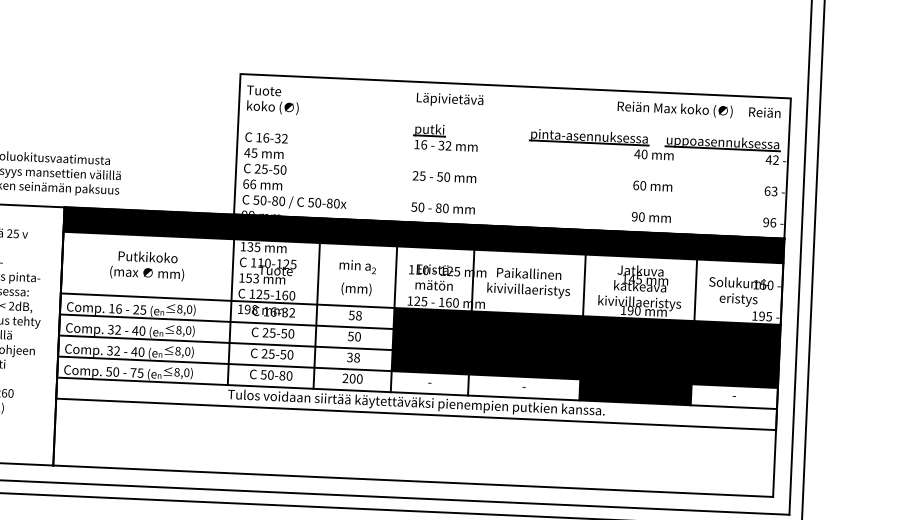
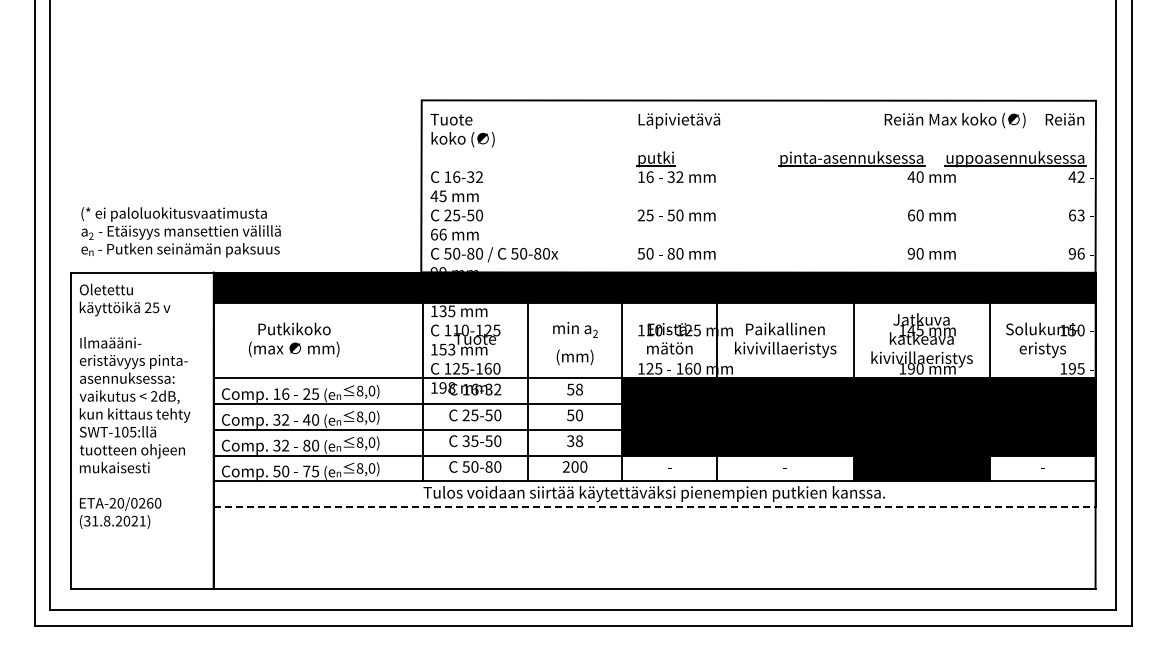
text: (147, 265) -> (294, 339), moved
text: (134, 351) -> (306, 445), 40 -> 80
text: (264, 354) -> (465, 441), 25-50 -> 35-50
line: (416, 414) -> (654, 507), solid -> dashed

